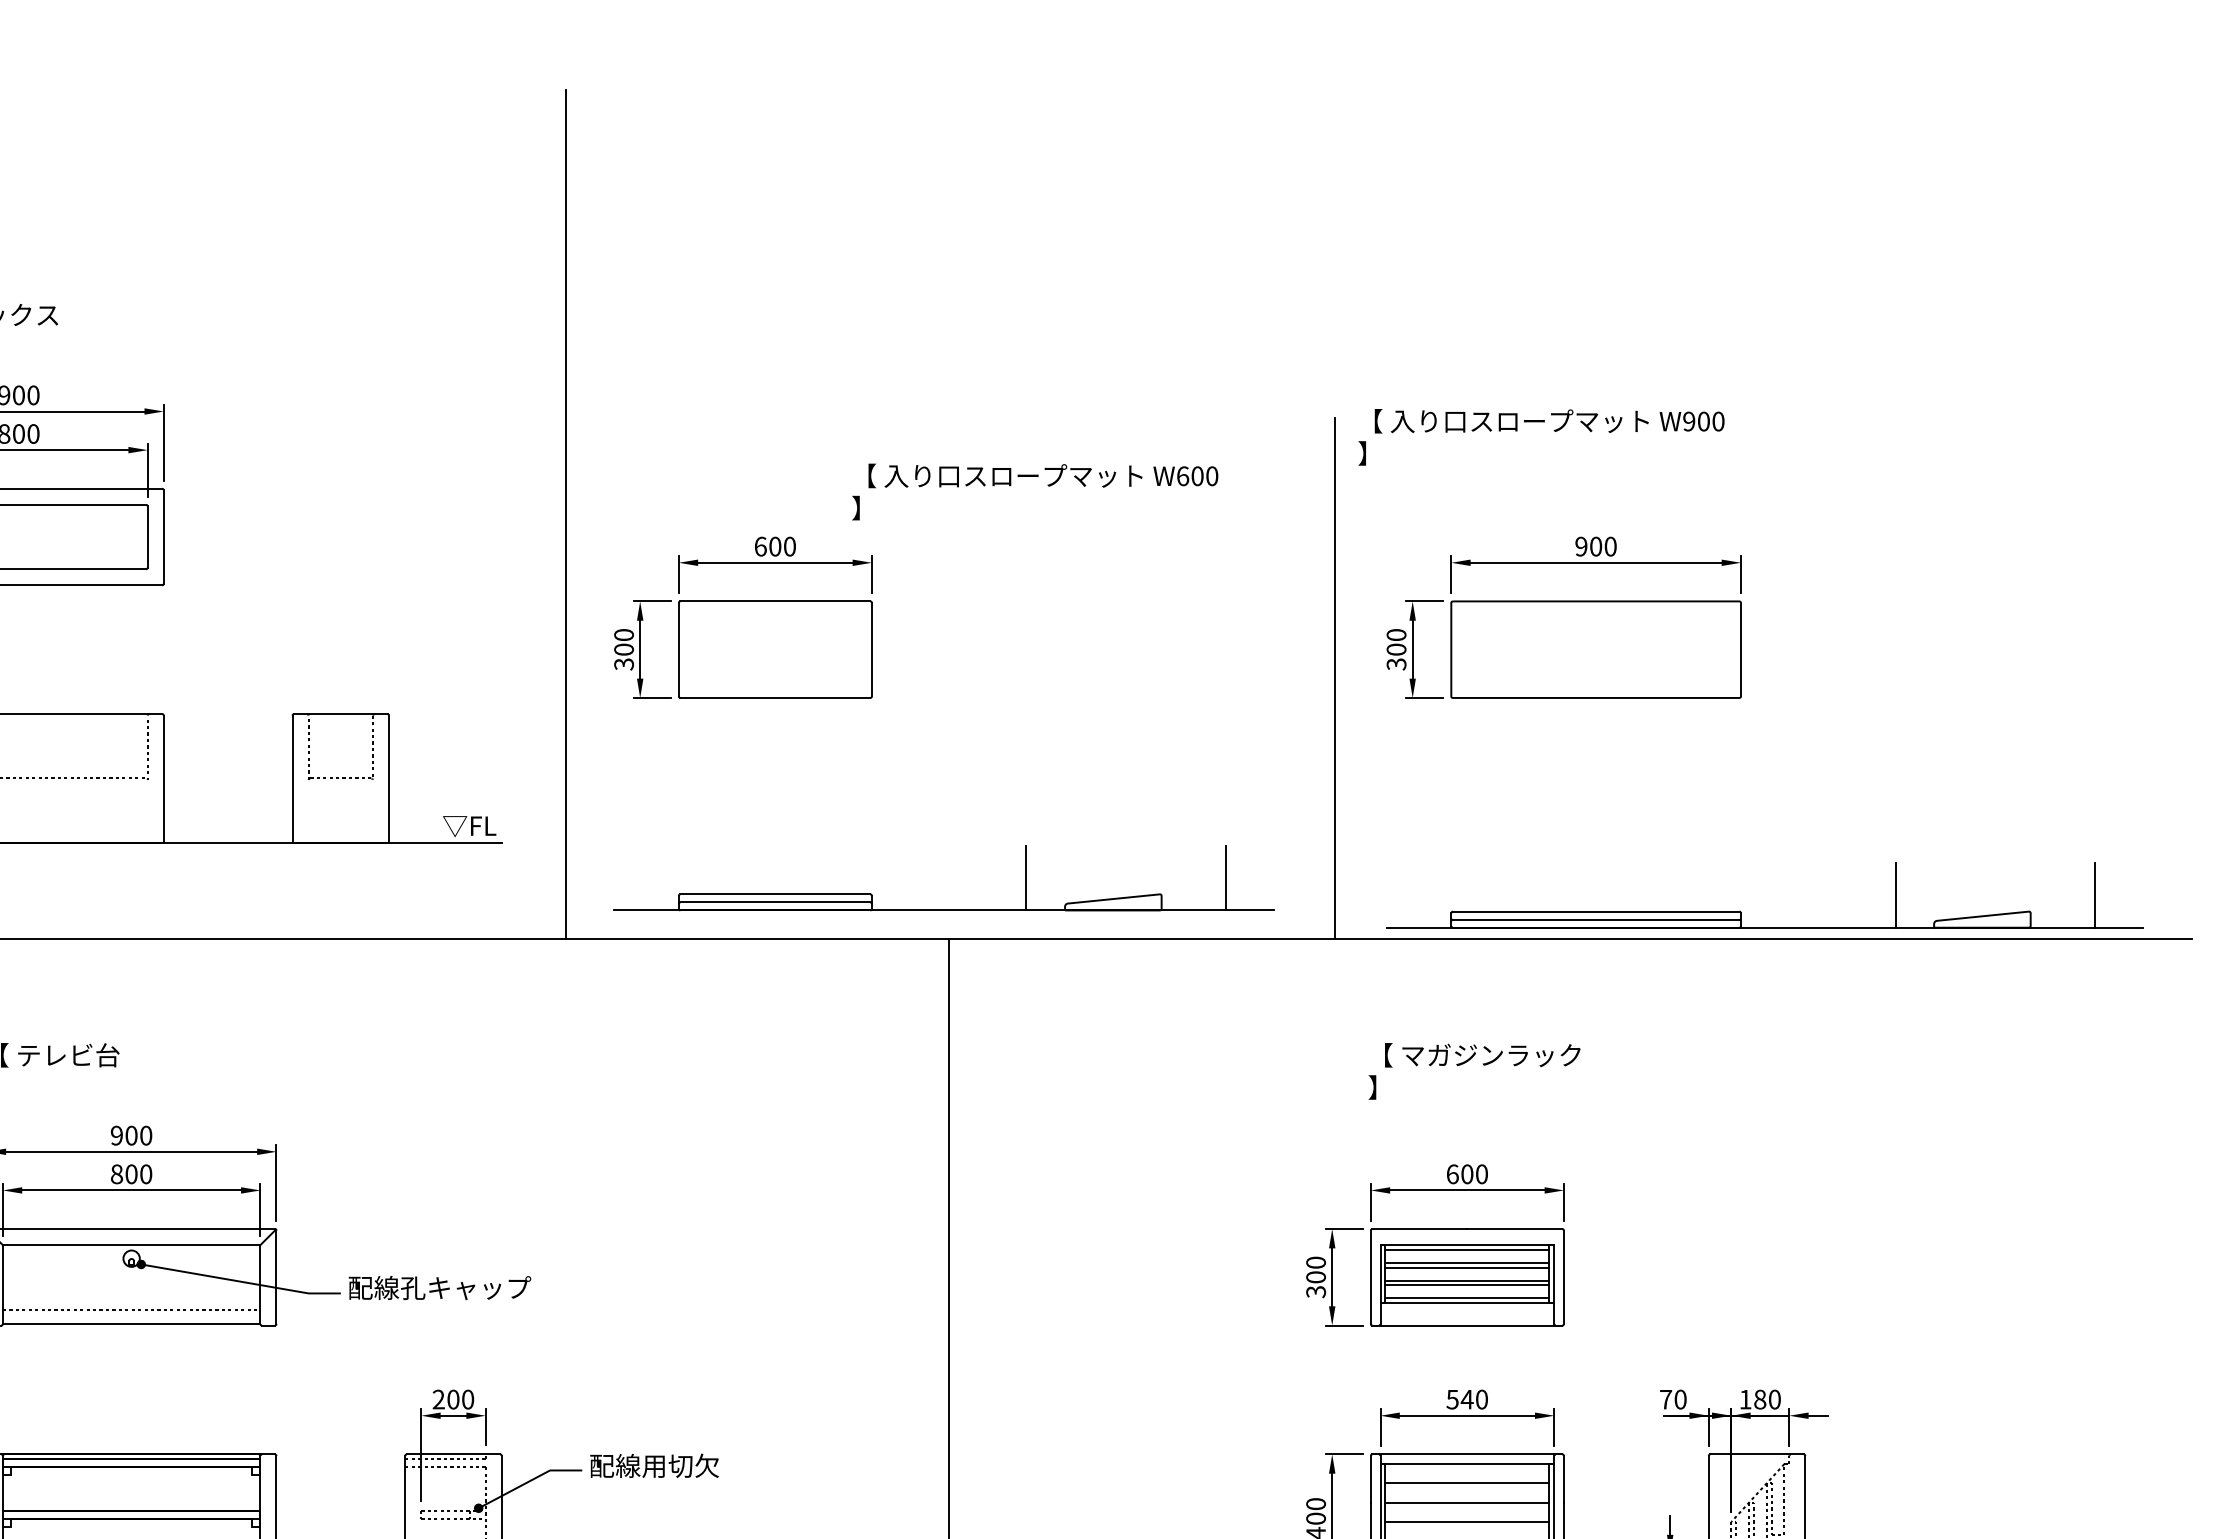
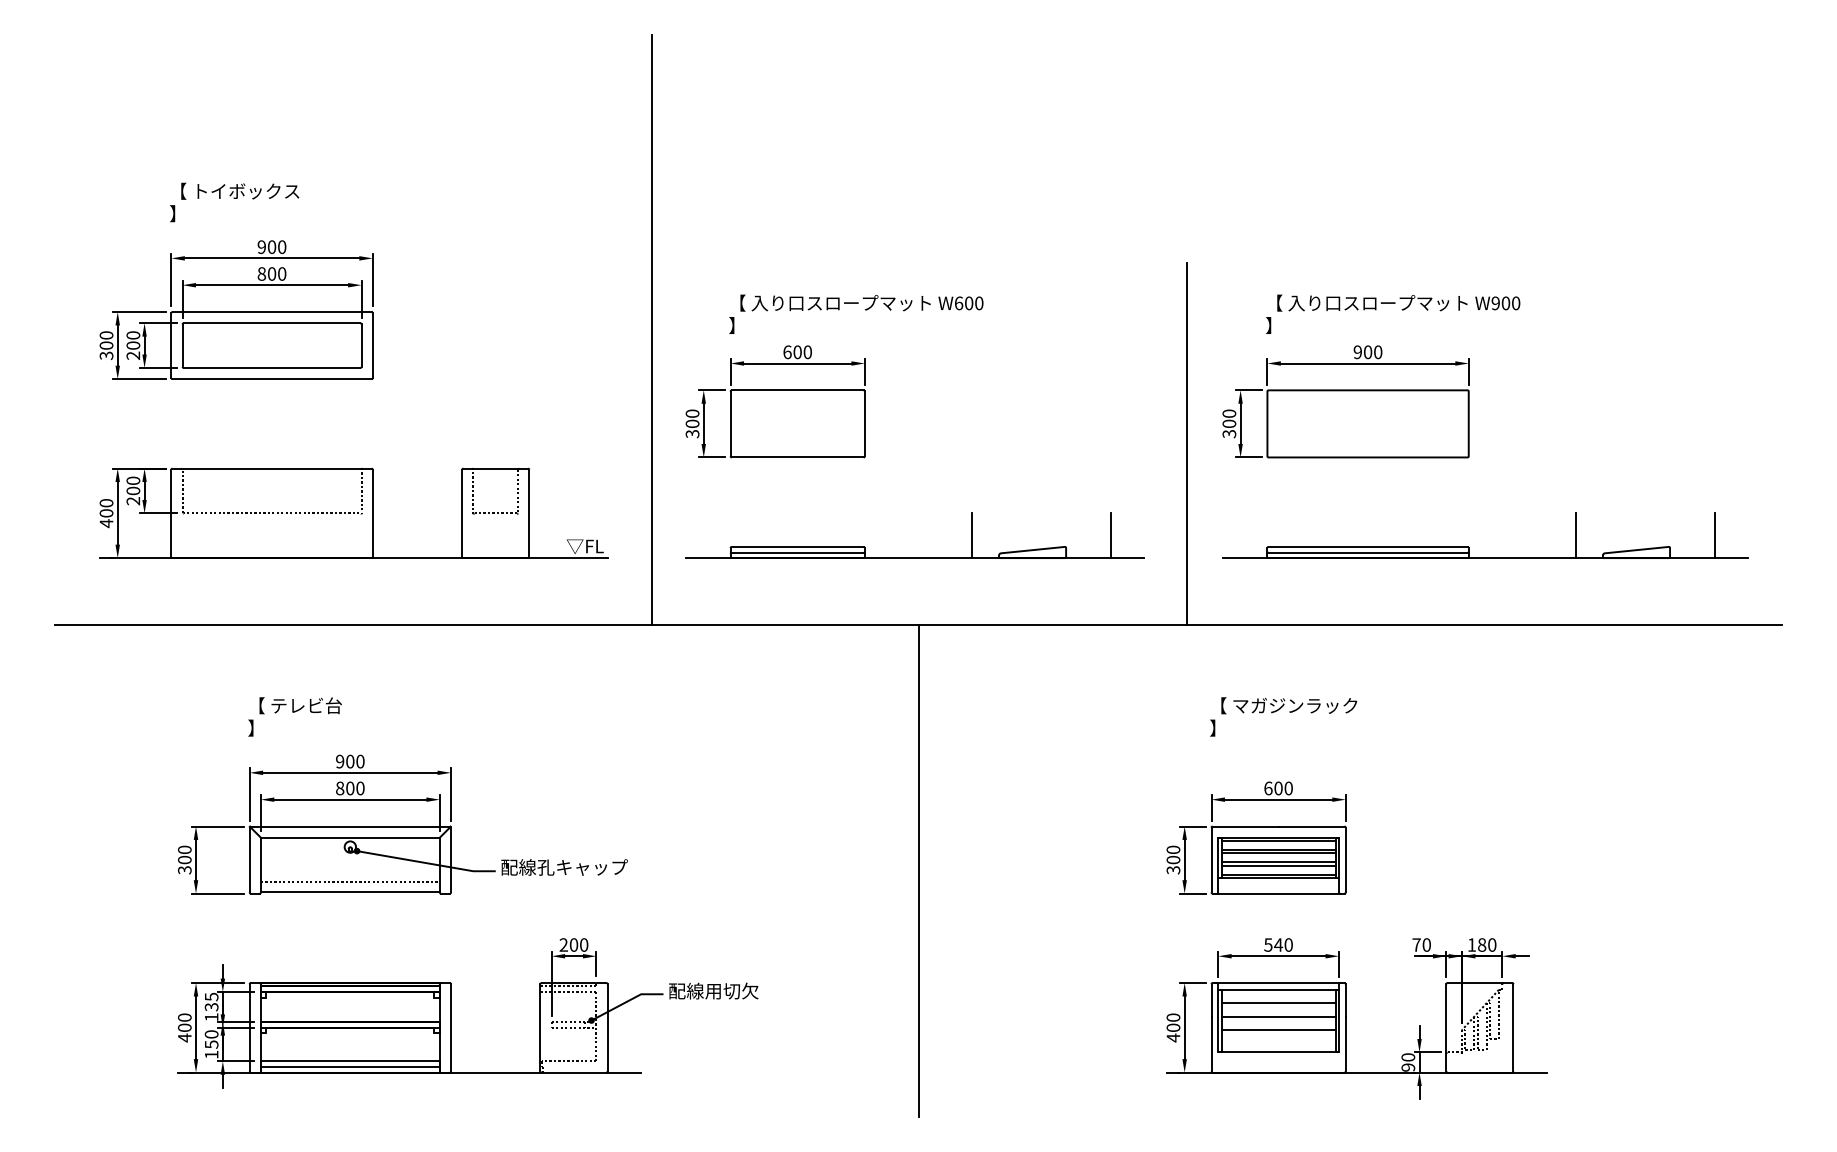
text: (1542, 436) -> (1393, 313), moved
text: (1035, 490) -> (856, 313), moved
part: (943, 909) -> (914, 557), moved
part: (1742, 912) -> (1469, 547), moved

